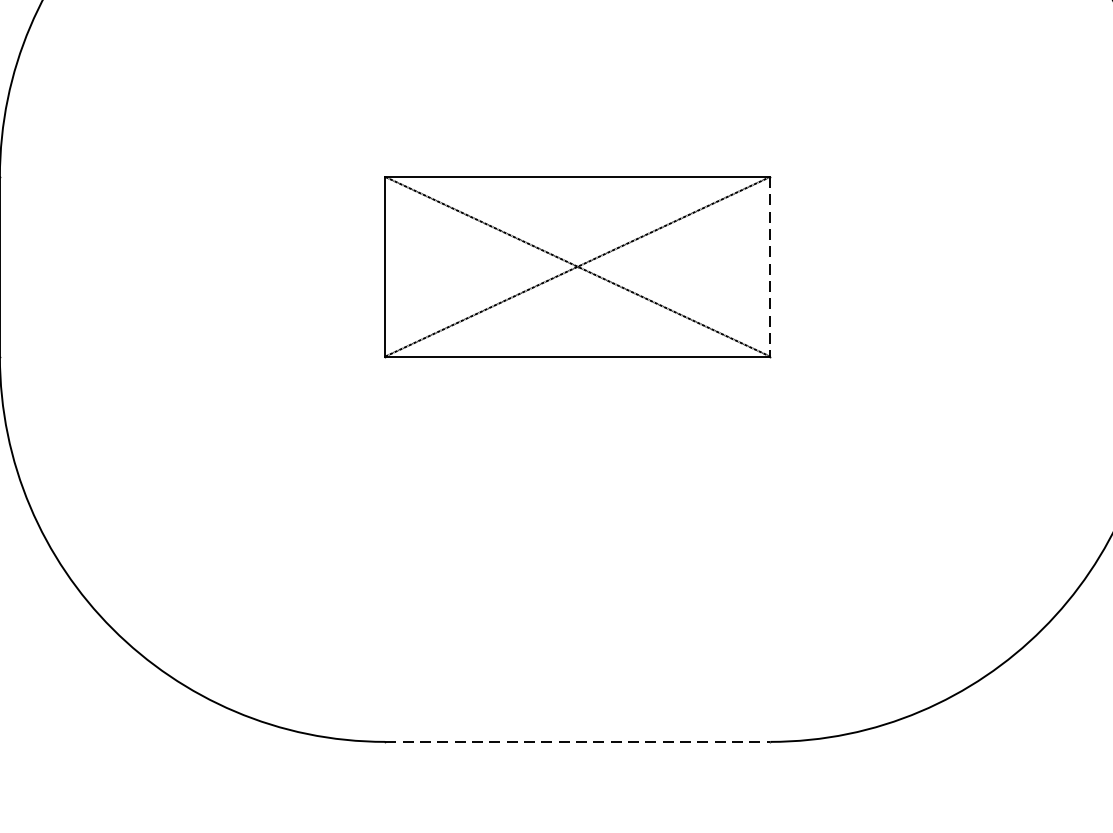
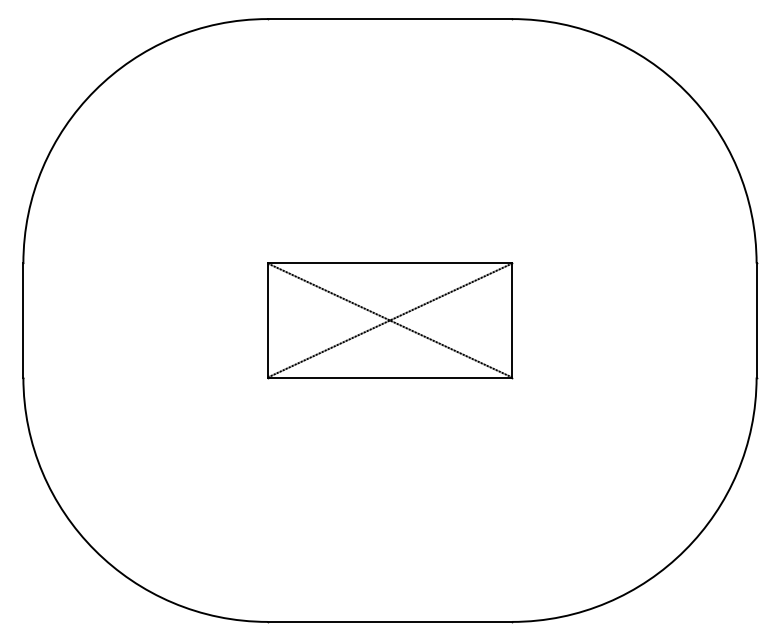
line: (770, 266) -> (512, 320), dashed -> solid
line: (578, 741) -> (390, 621), dashed -> solid

